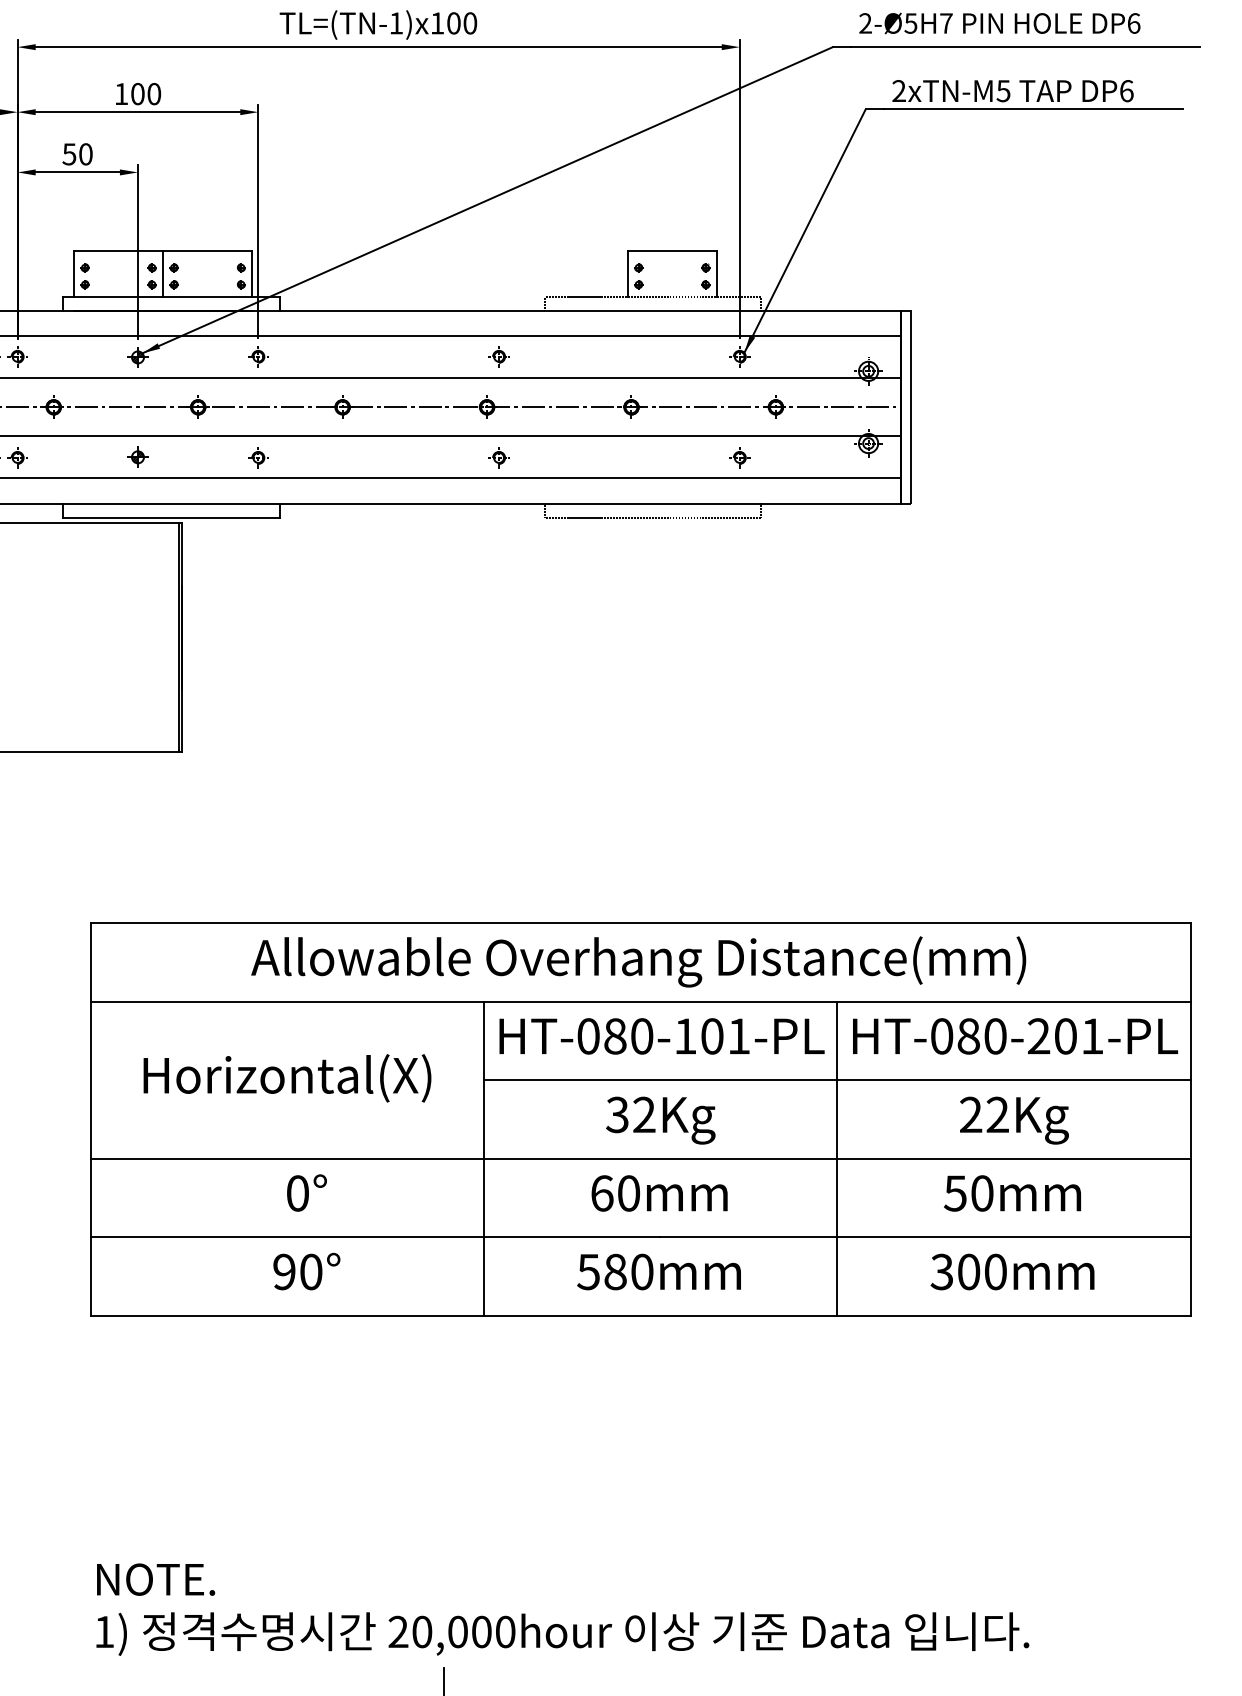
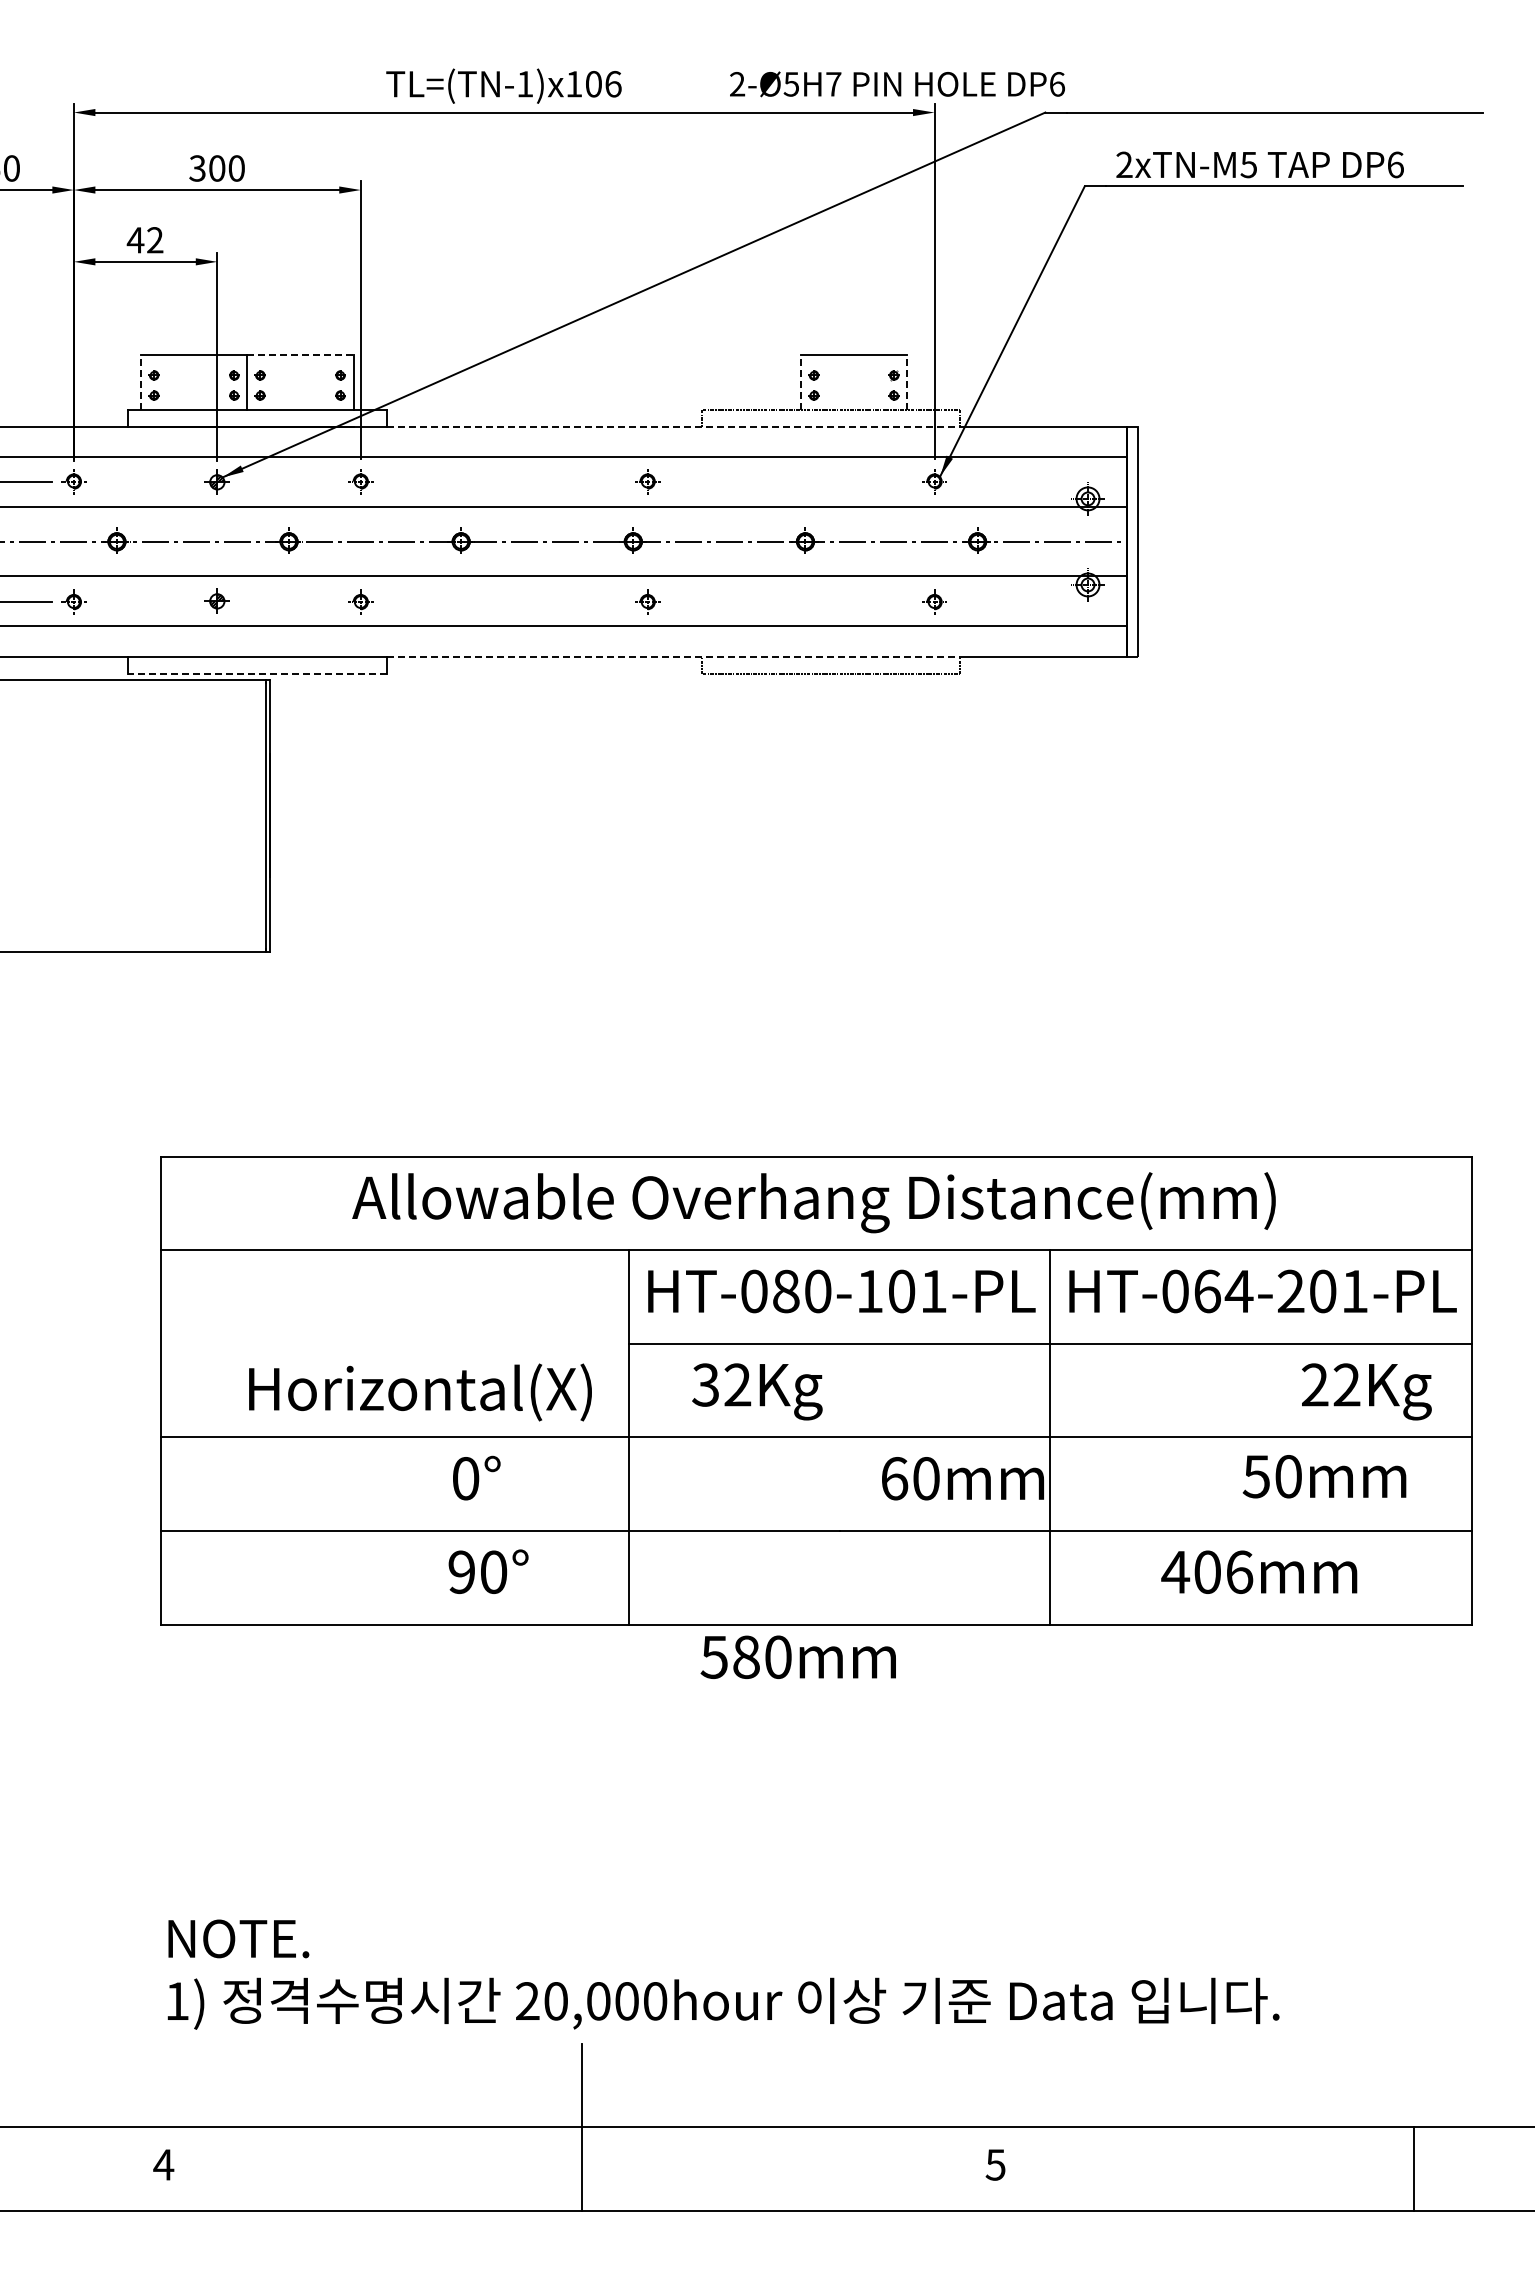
text: (470, 23) -> (613, 84), TL=(TN-1)x100 -> TL=(TN-1)x106
text: (999, 23) -> (897, 84), moved
text: (121, 94) -> (197, 168), 100 -> 300
text: (76, 154) -> (144, 240), 50 -> 42
line: (207, 251) -> (300, 355), solid -> dashed
line: (74, 273) -> (141, 382), solid -> dashed
line: (628, 273) -> (801, 382), solid -> dashed
line: (717, 273) -> (907, 382), solid -> dashed
line: (520, 311) -> (673, 427), solid -> dashed
line: (520, 503) -> (673, 656), solid -> dashed
line: (171, 517) -> (257, 673), solid -> dashed
text: (982, 1036) -> (1223, 1291), HT-080-201-PL -> HT-064-201-PL
text: (287, 1078) -> (420, 1392), moved
text: (660, 1120) -> (757, 1391), moved
text: (1014, 1120) -> (1366, 1391), moved
text: (306, 1192) -> (476, 1477), moved
text: (659, 1193) -> (962, 1478), moved
text: (1012, 1193) -> (1324, 1476), moved
text: (306, 1271) -> (488, 1571), moved
text: (658, 1271) -> (797, 1656), moved
text: (968, 1272) -> (1207, 1572), 300mm -> 406mm

